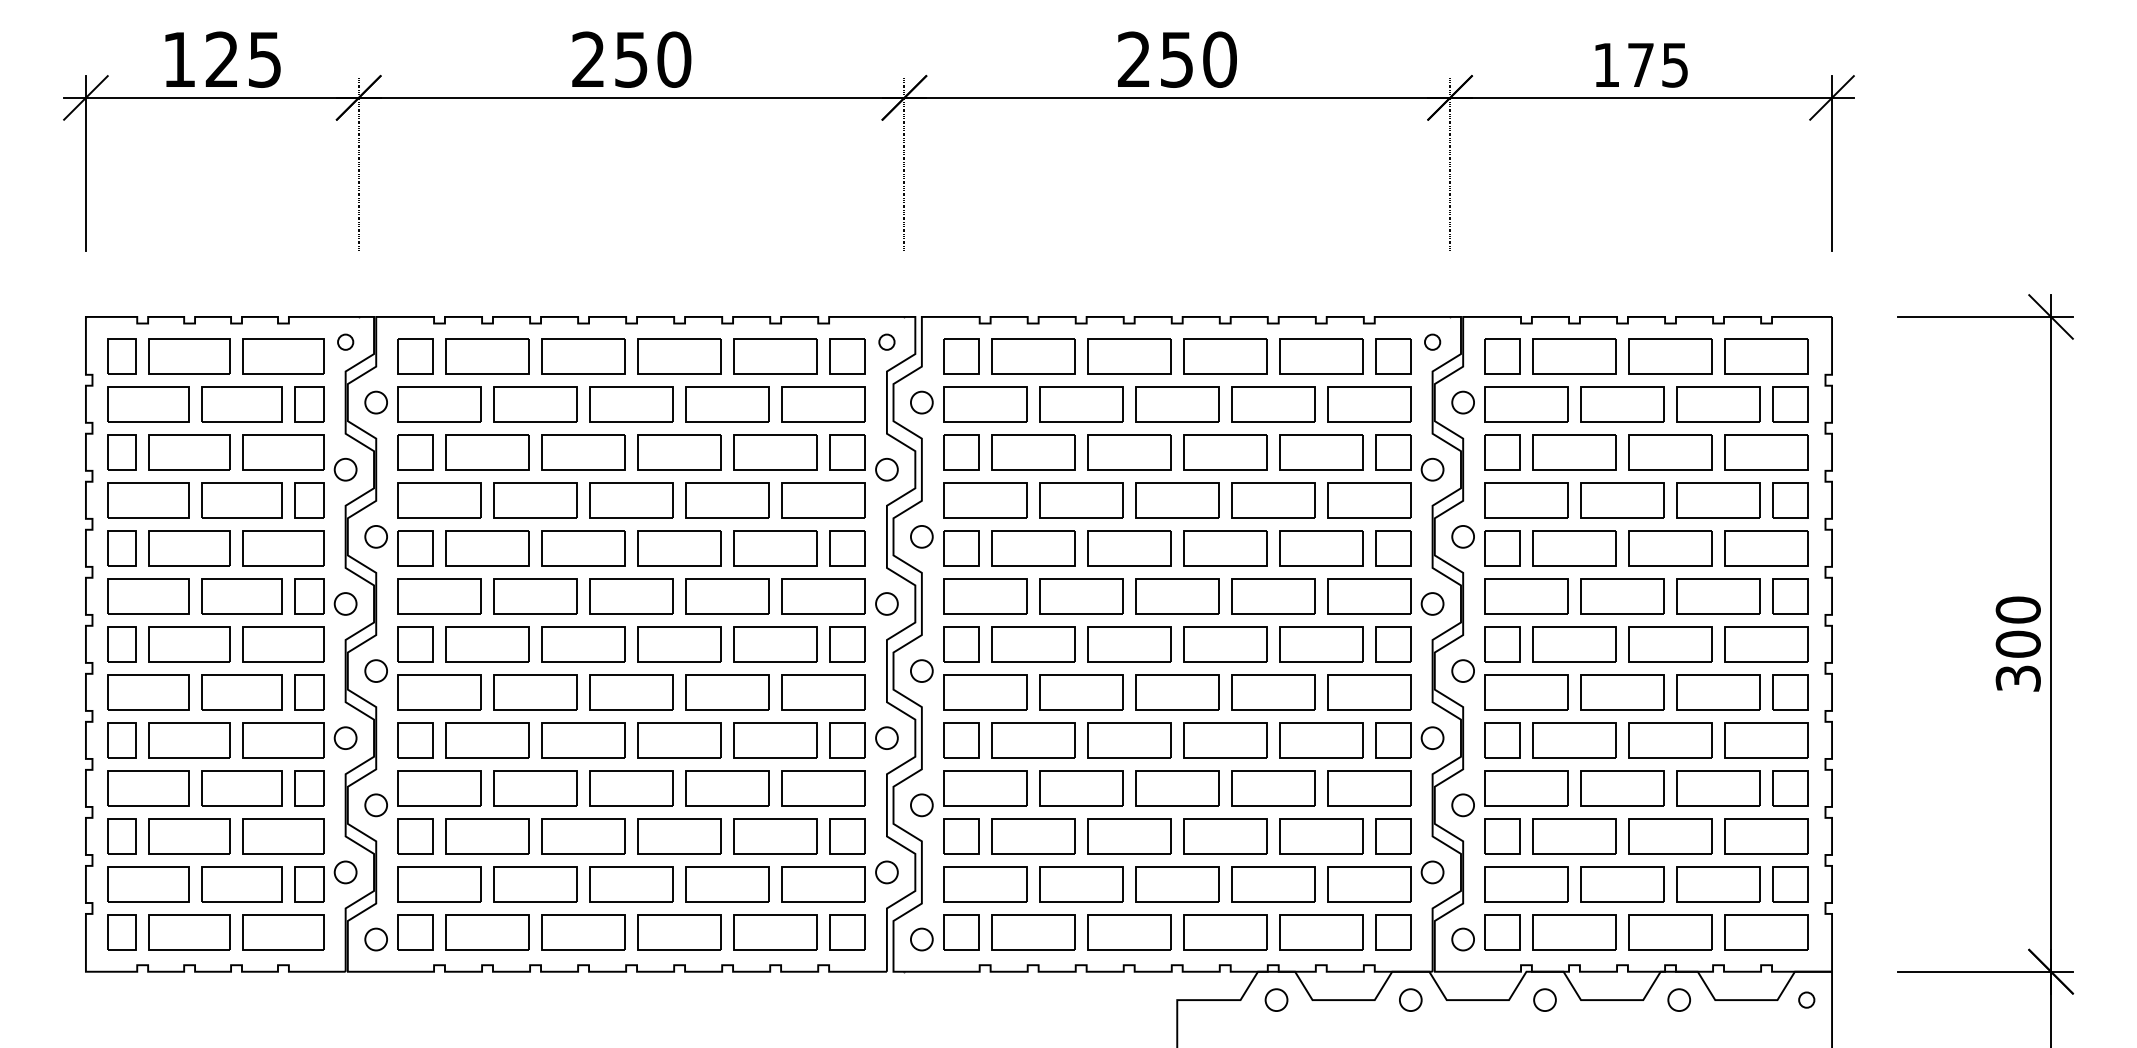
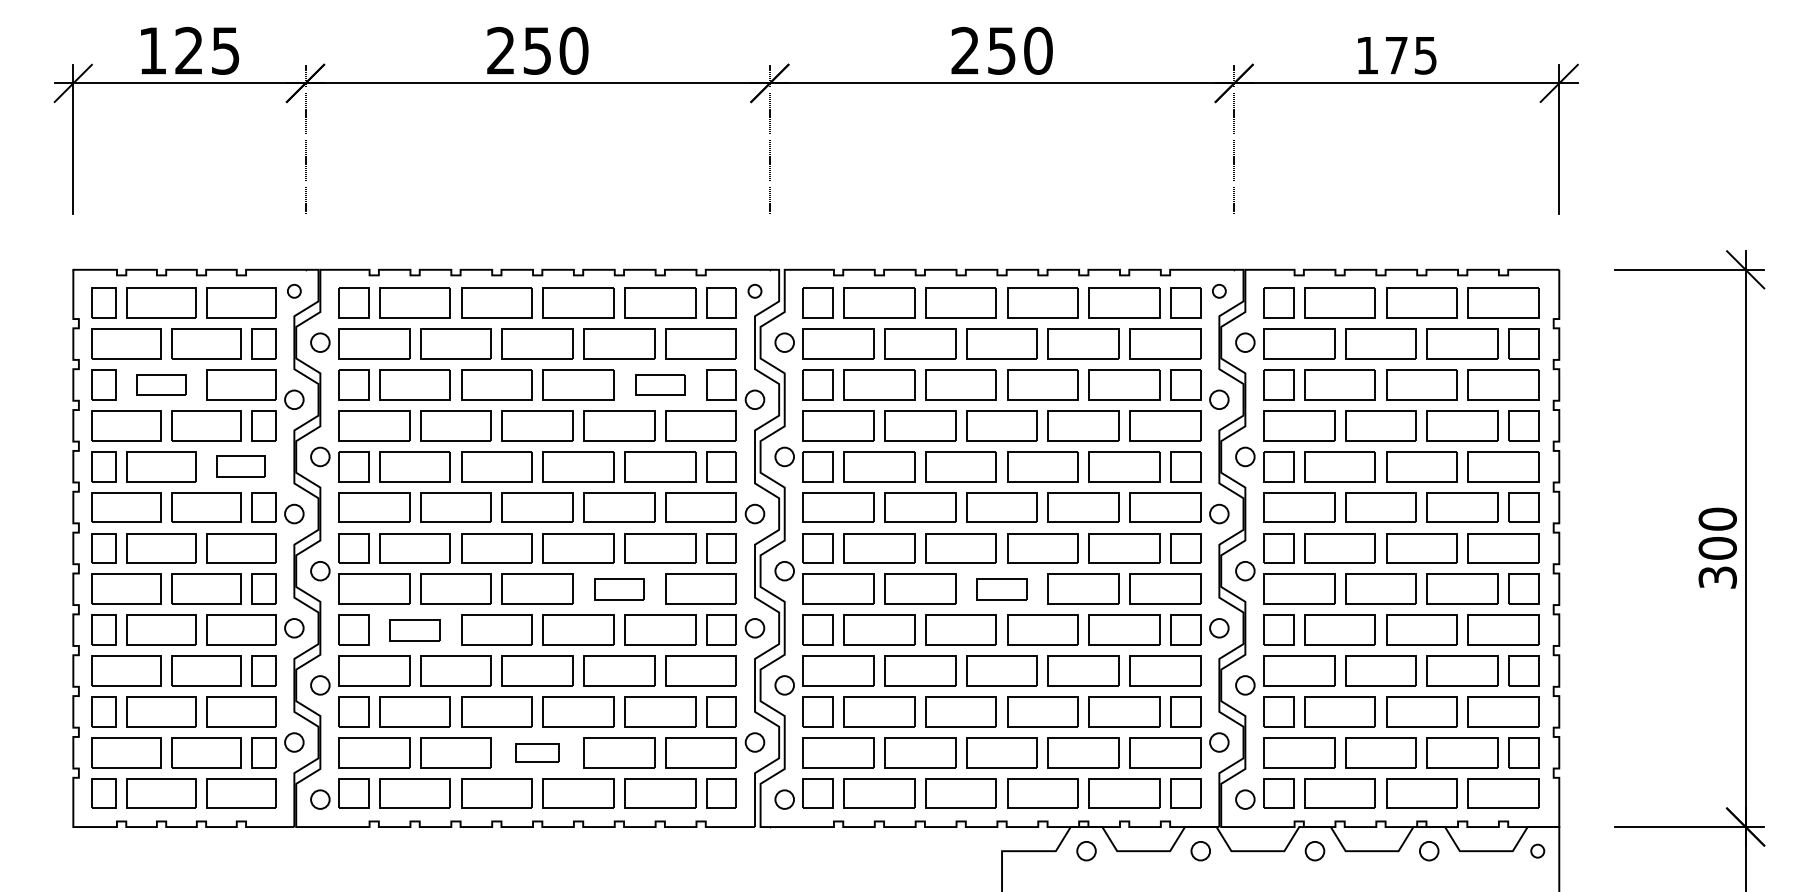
part: (189, 452) -> (161, 385), size x0.7
part: (775, 452) -> (660, 385), size x0.7
part: (283, 548) -> (241, 466), size x0.7
part: (727, 692) -> (619, 589), size x0.7
part: (1177, 692) -> (1002, 589), size x0.7
part: (487, 740) -> (415, 630), size x0.7
part: (631, 884) -> (537, 752), size x0.6

